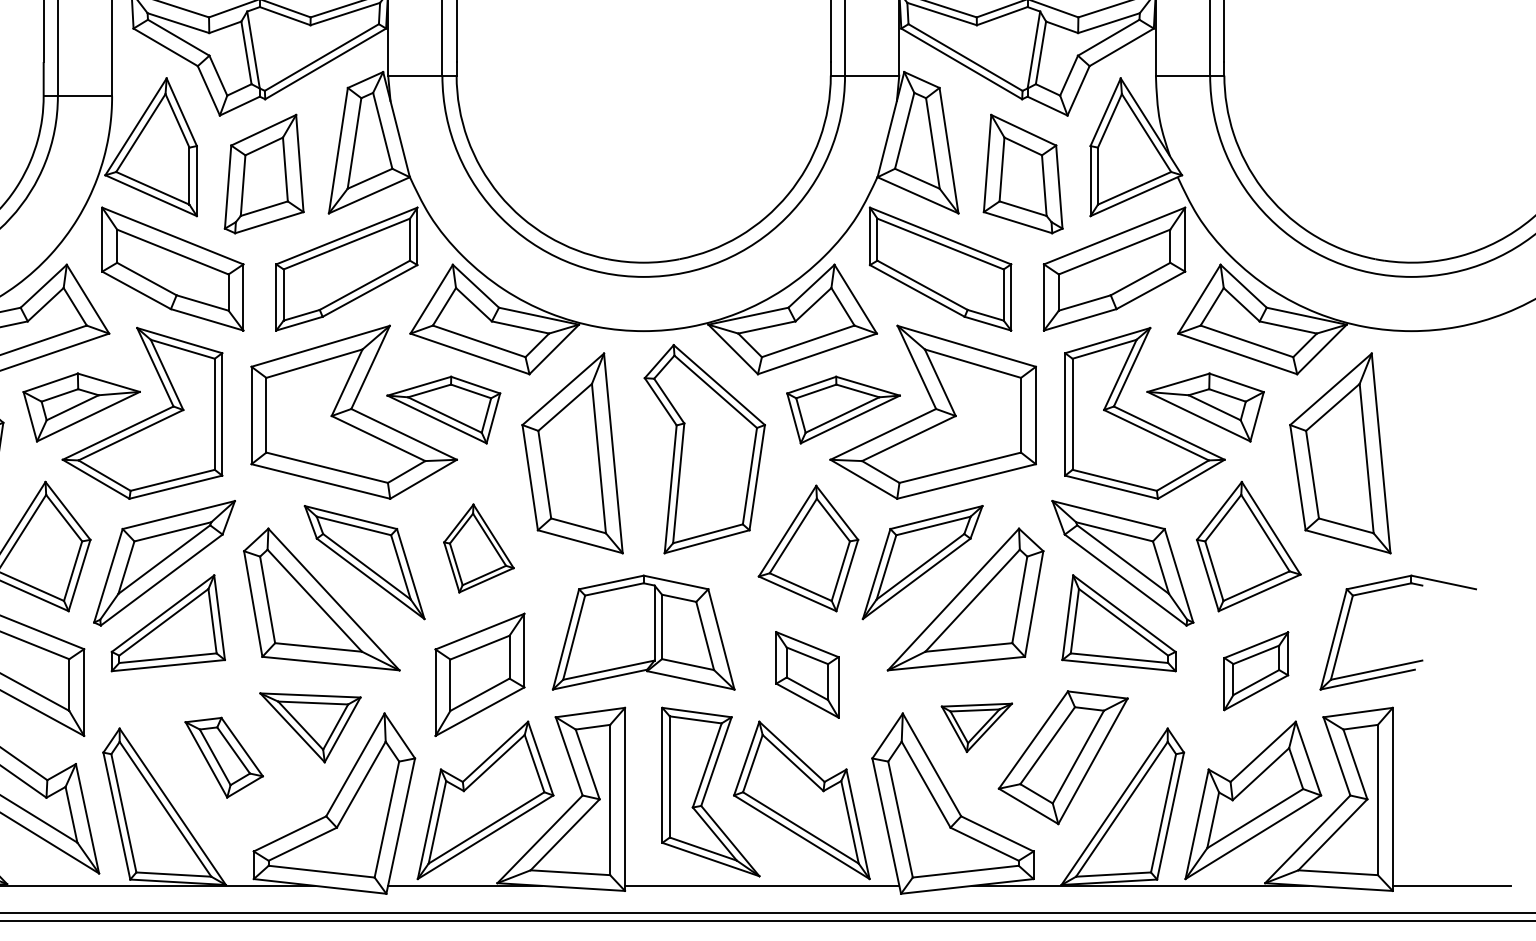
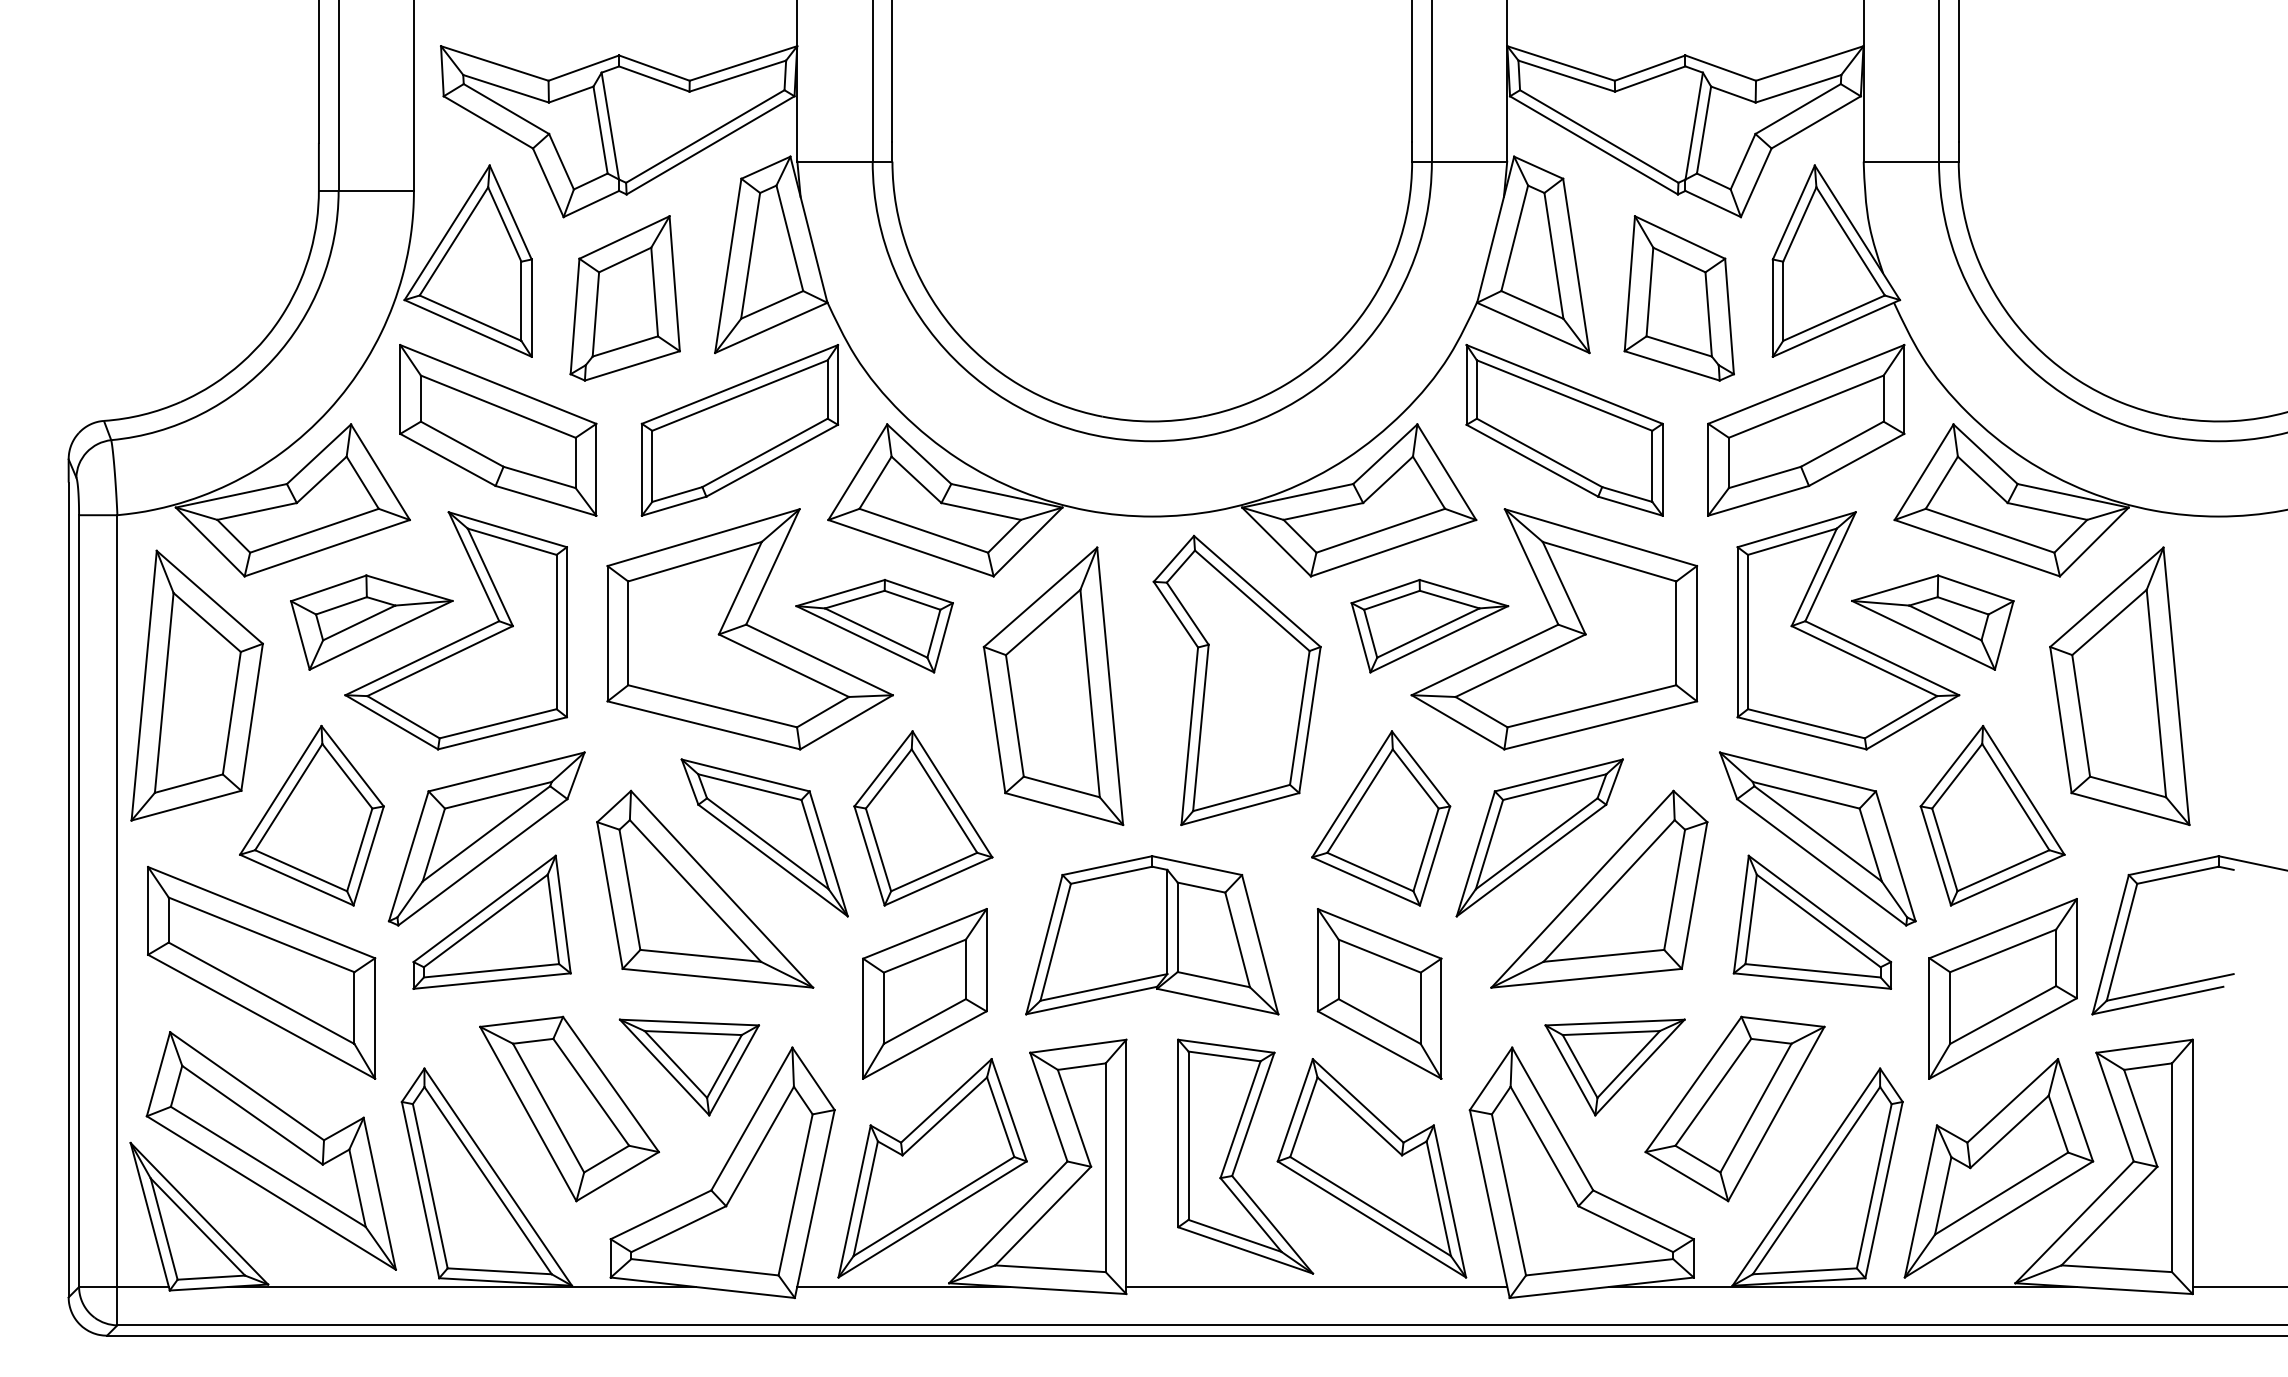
part: (478, 548) -> (923, 818), size x1.43
part: (1255, 670) -> (2002, 988), size x1.67
part: (807, 674) -> (1379, 993), size x1.43
part: (976, 727) -> (1614, 1067), size x1.43
part: (224, 757) -> (569, 1108), size x1.67

